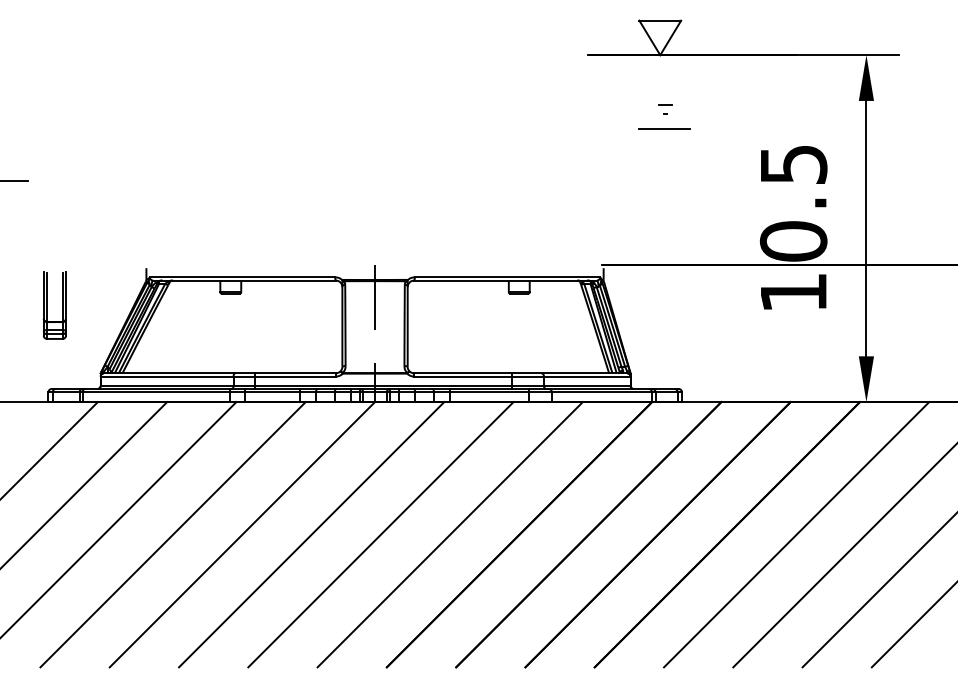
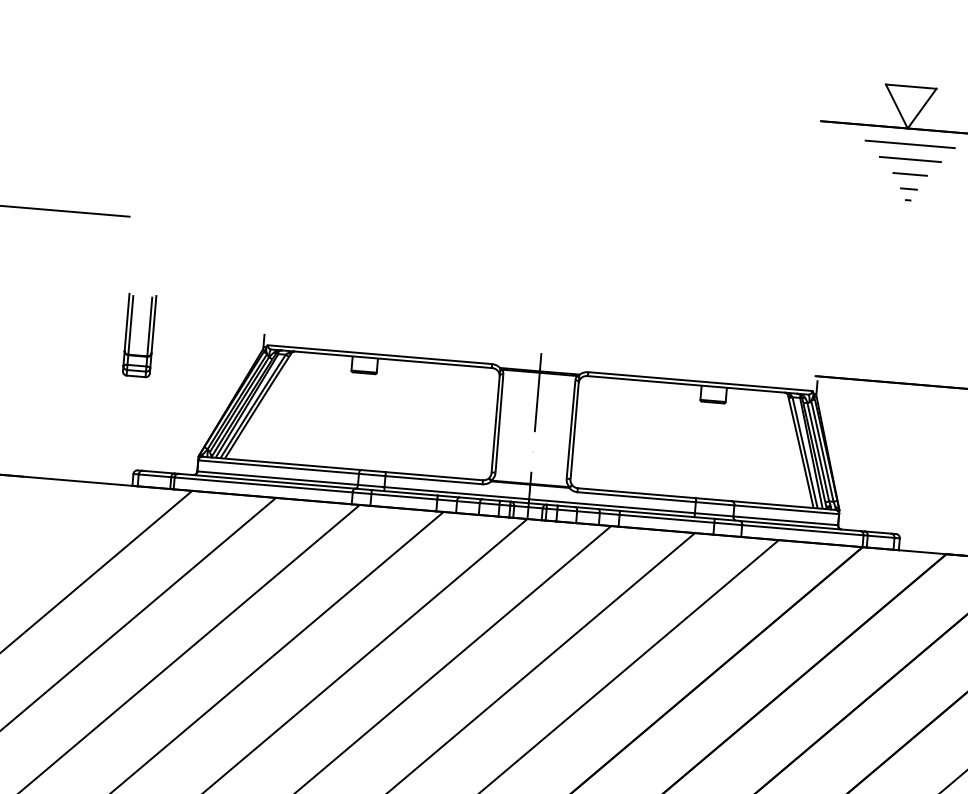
line: (663, 68) -> (910, 144), added
line: (665, 92) -> (910, 174), added
line: (664, 128) -> (910, 159), moved
part: (47, 305) -> (130, 335), moved

